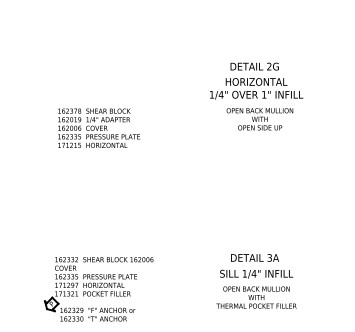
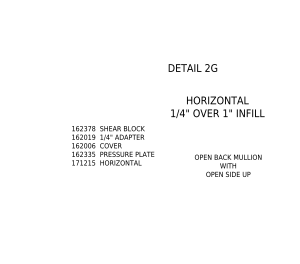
text: (254, 66) -> (192, 67), moved
text: (259, 119) -> (227, 166), moved
text: (98, 127) -> (112, 145), moved

